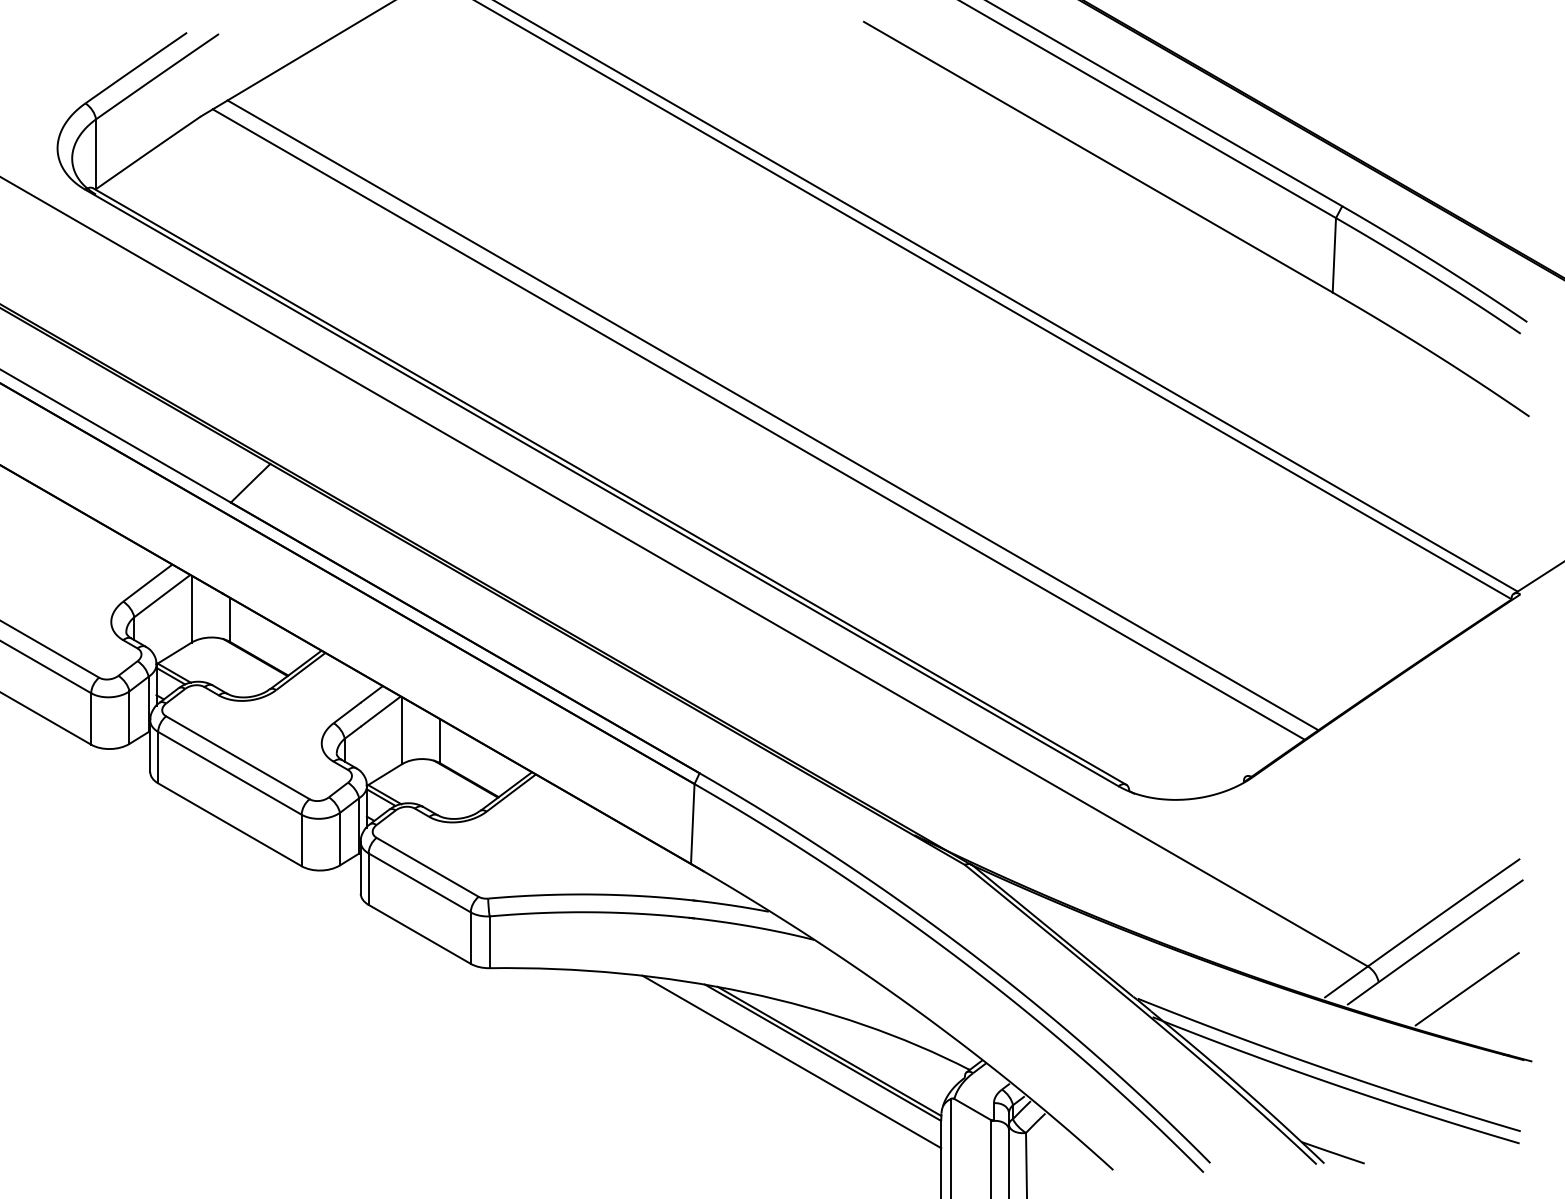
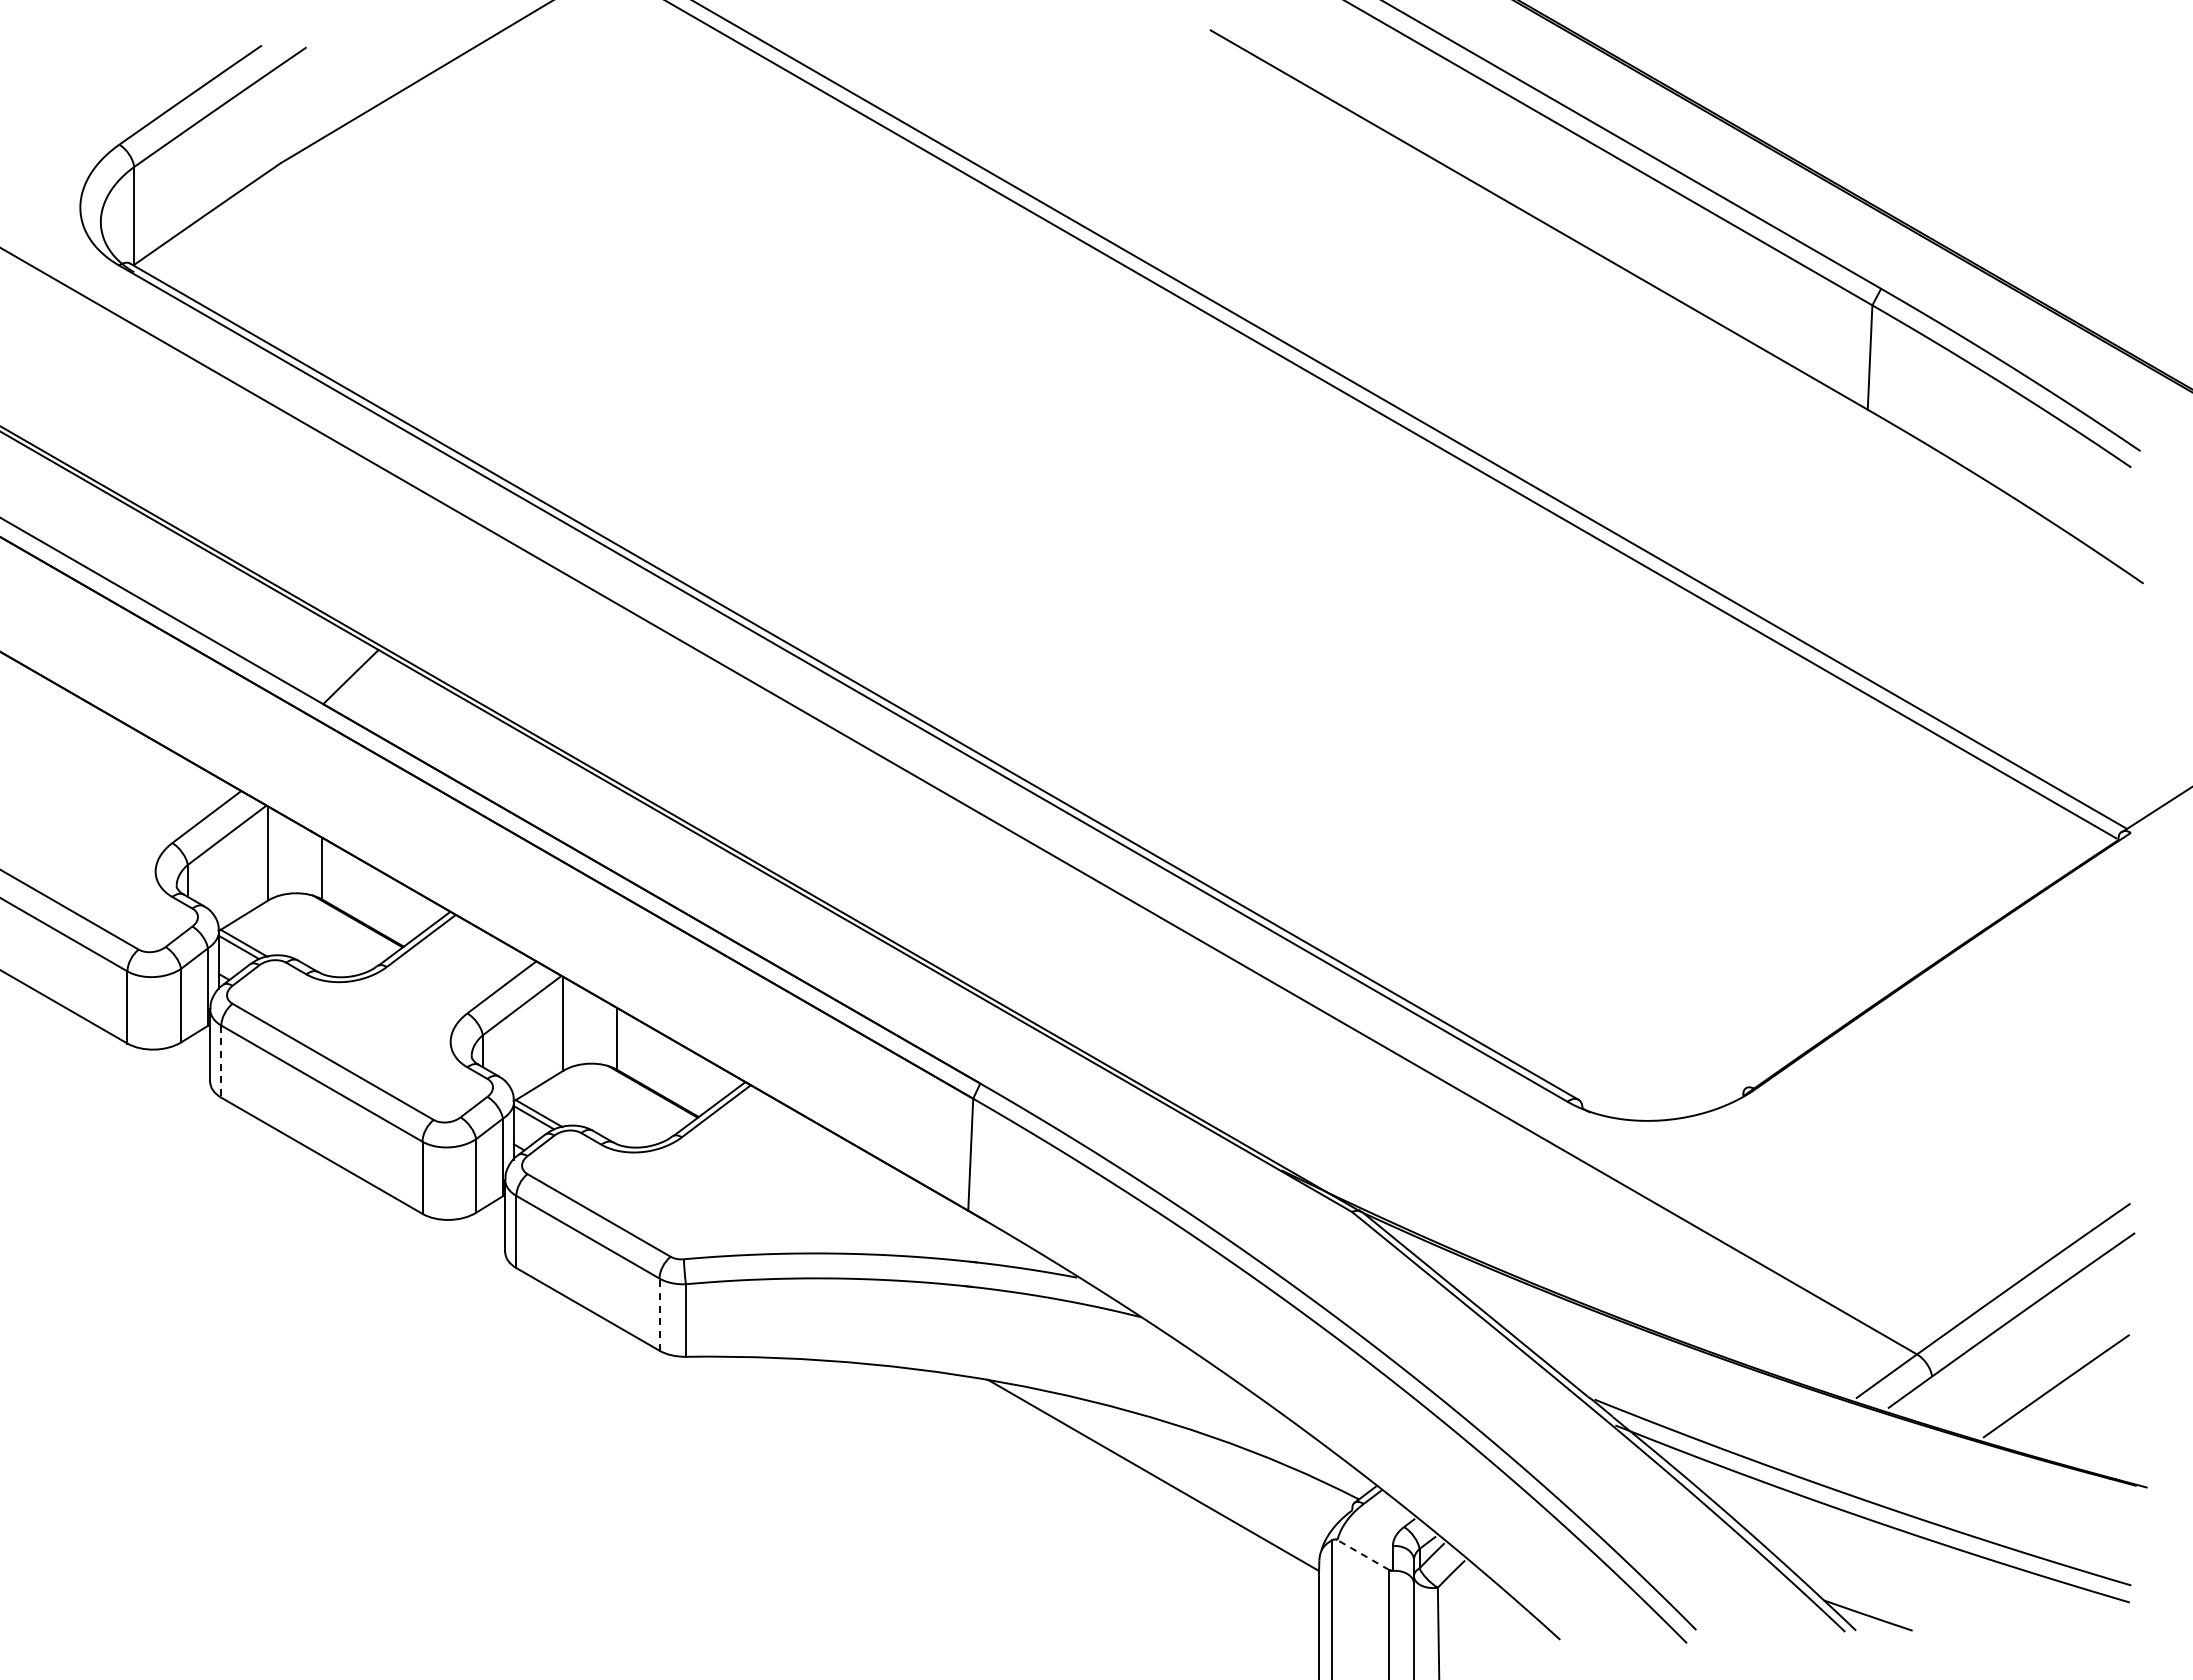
line: (772, 415) -> (1082, 581), removed
line: (758, 424) -> (1062, 594), removed
line: (158, 758) -> (221, 1062), solid -> dashed
line: (470, 938) -> (659, 1314), solid -> dashed
line: (829, 1050) -> (1162, 1472), removed
line: (791, 1062) -> (1109, 1488), removed
line: (972, 1109) -> (1363, 1555), solid -> dashed

